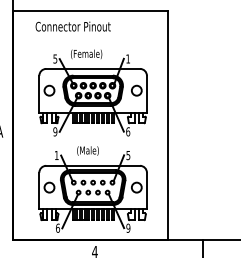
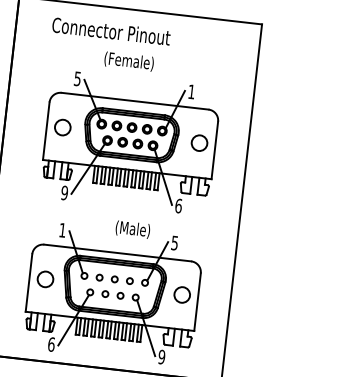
text: (86, 54) -> (129, 61), moved
text: (87, 150) -> (132, 228), moved

